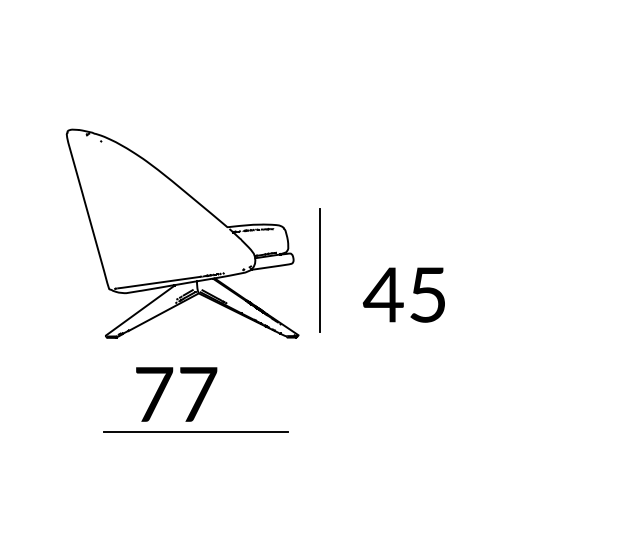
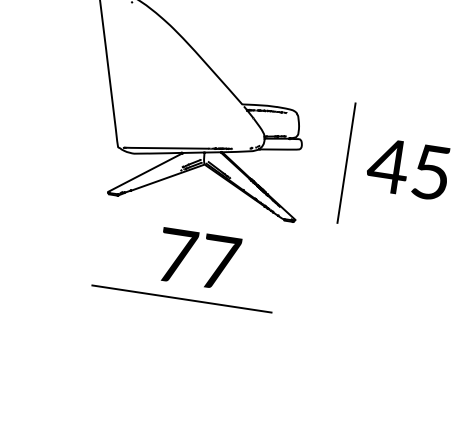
line: (319, 270) -> (345, 163), moved
text: (403, 294) -> (407, 168), moved
text: (176, 394) -> (198, 259), moved

